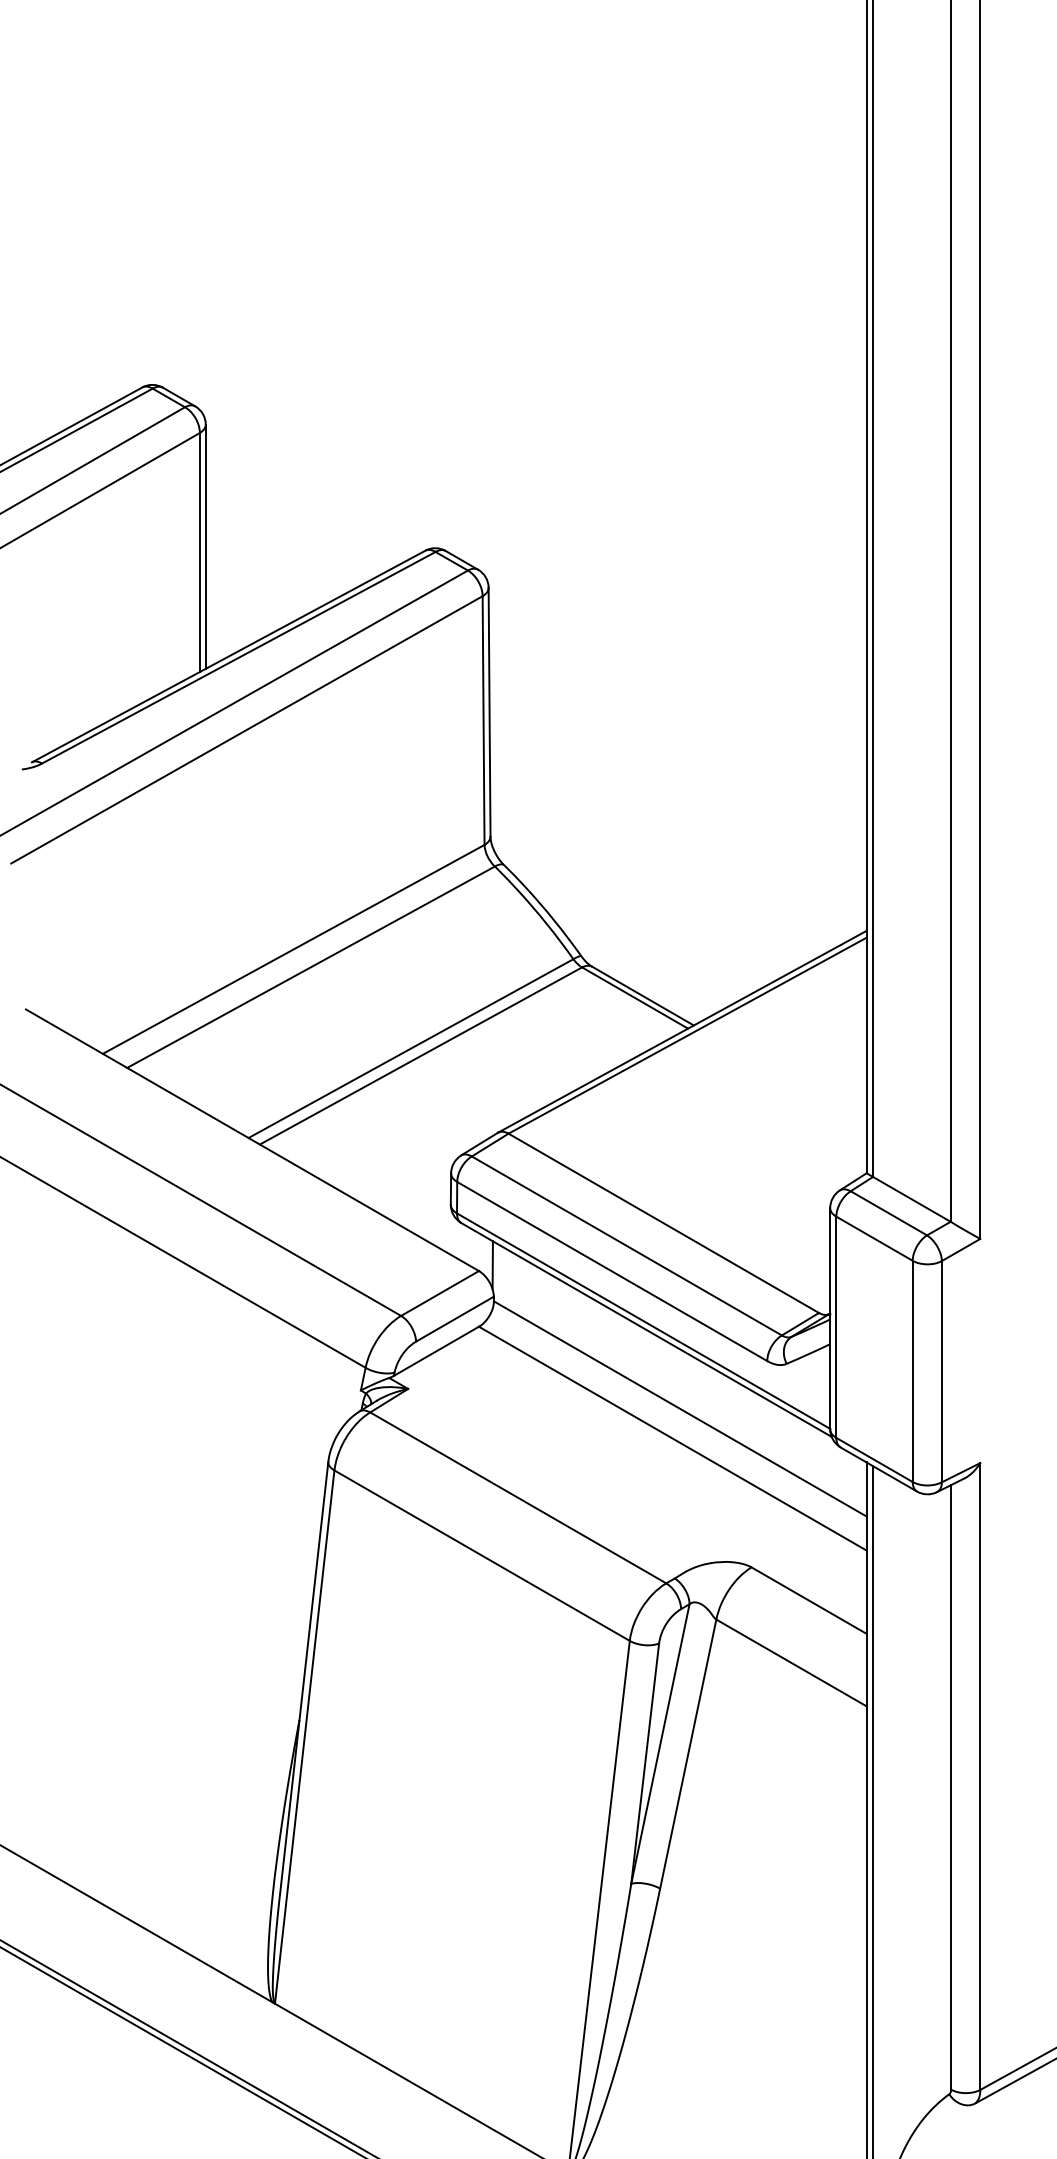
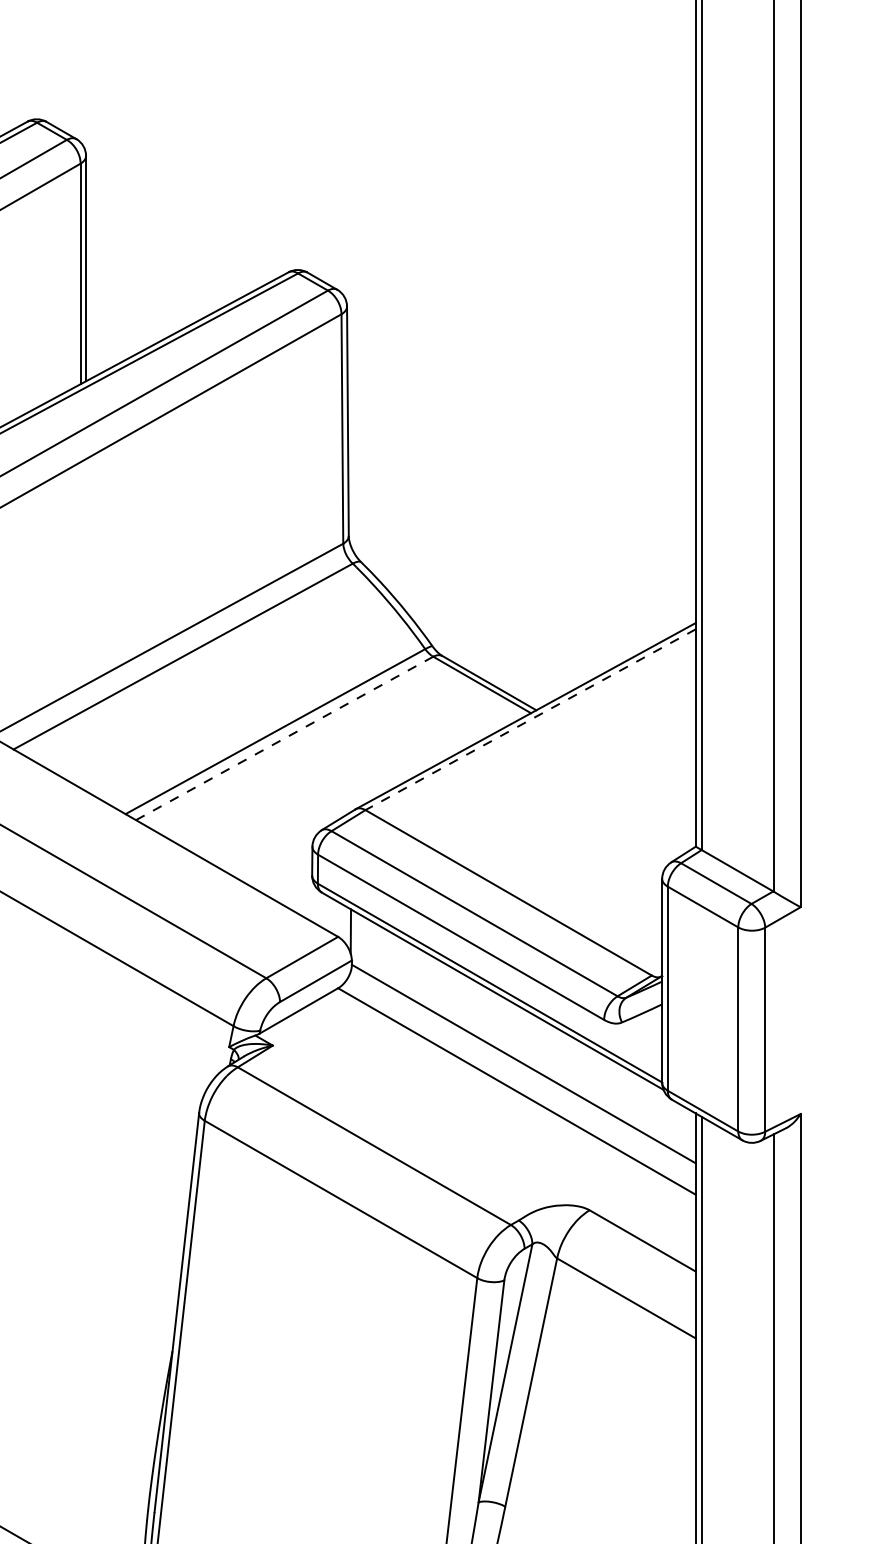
line: (687, 1035) -> (530, 719), solid -> dashed
line: (421, 1055) -> (285, 738), solid -> dashed

